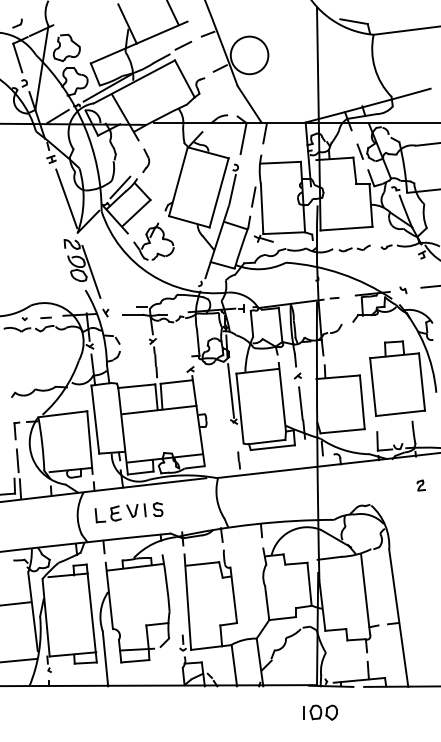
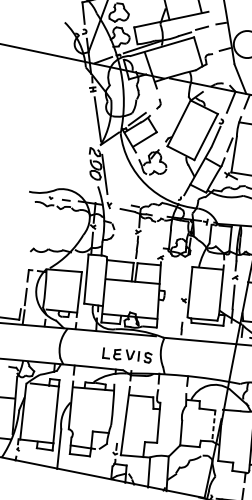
part: (146, 160) -> (159, 103), size x0.6
line: (231, 390) -> (186, 278), removed
part: (128, 512) -> (126, 355), moved
line: (309, 584) -> (213, 426), solid -> dashed

